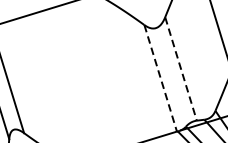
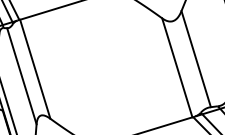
line: (181, 69) -> (196, 59), dashed -> solid
line: (160, 77) -> (177, 67), dashed -> solid

